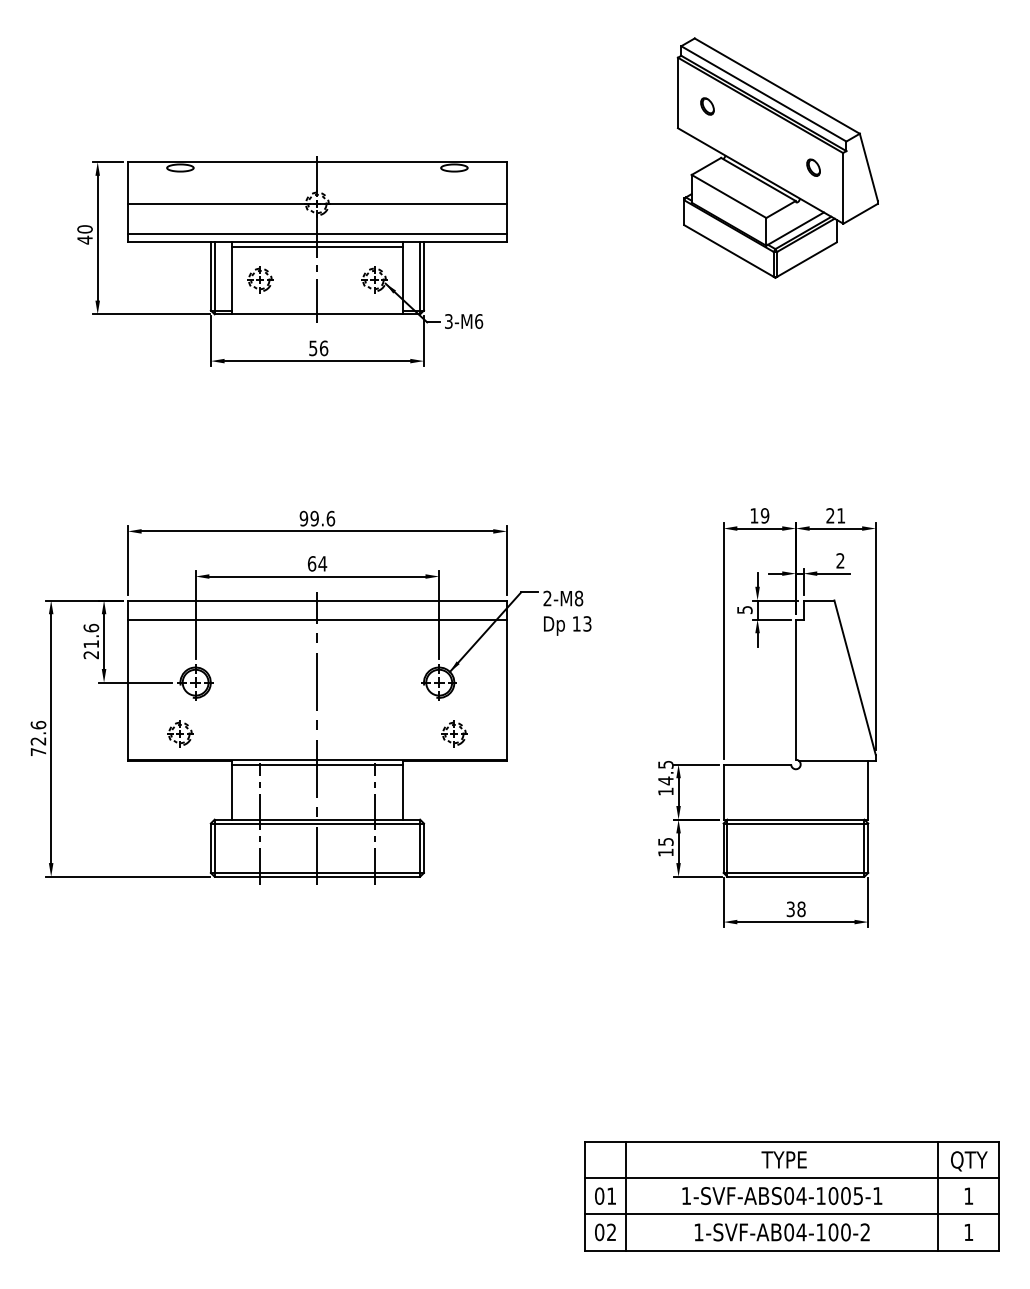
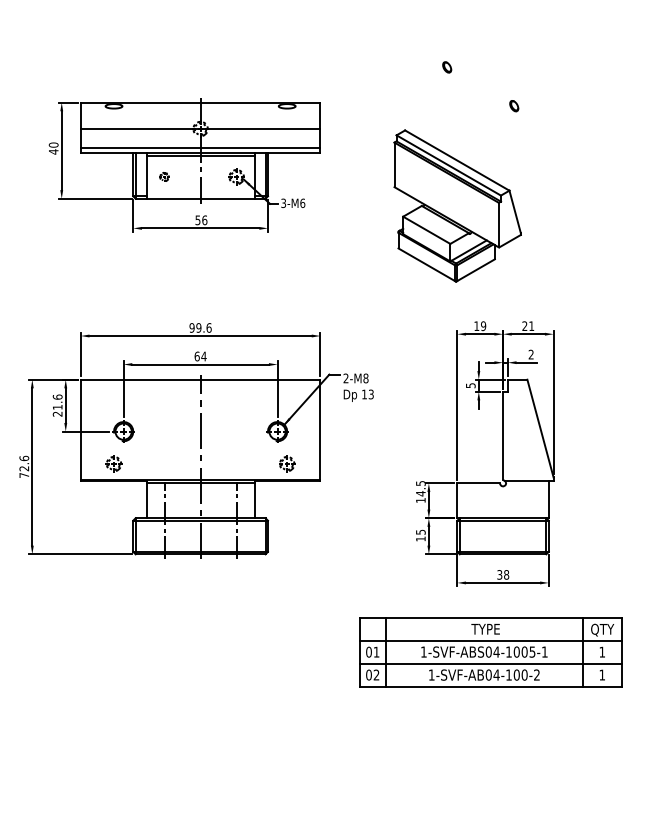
part: (777, 157) -> (457, 205), moved
part: (260, 279) -> (164, 176), size x0.6
line: (317, 619) -> (200, 391), removed
part: (791, 1196) -> (490, 652), moved

